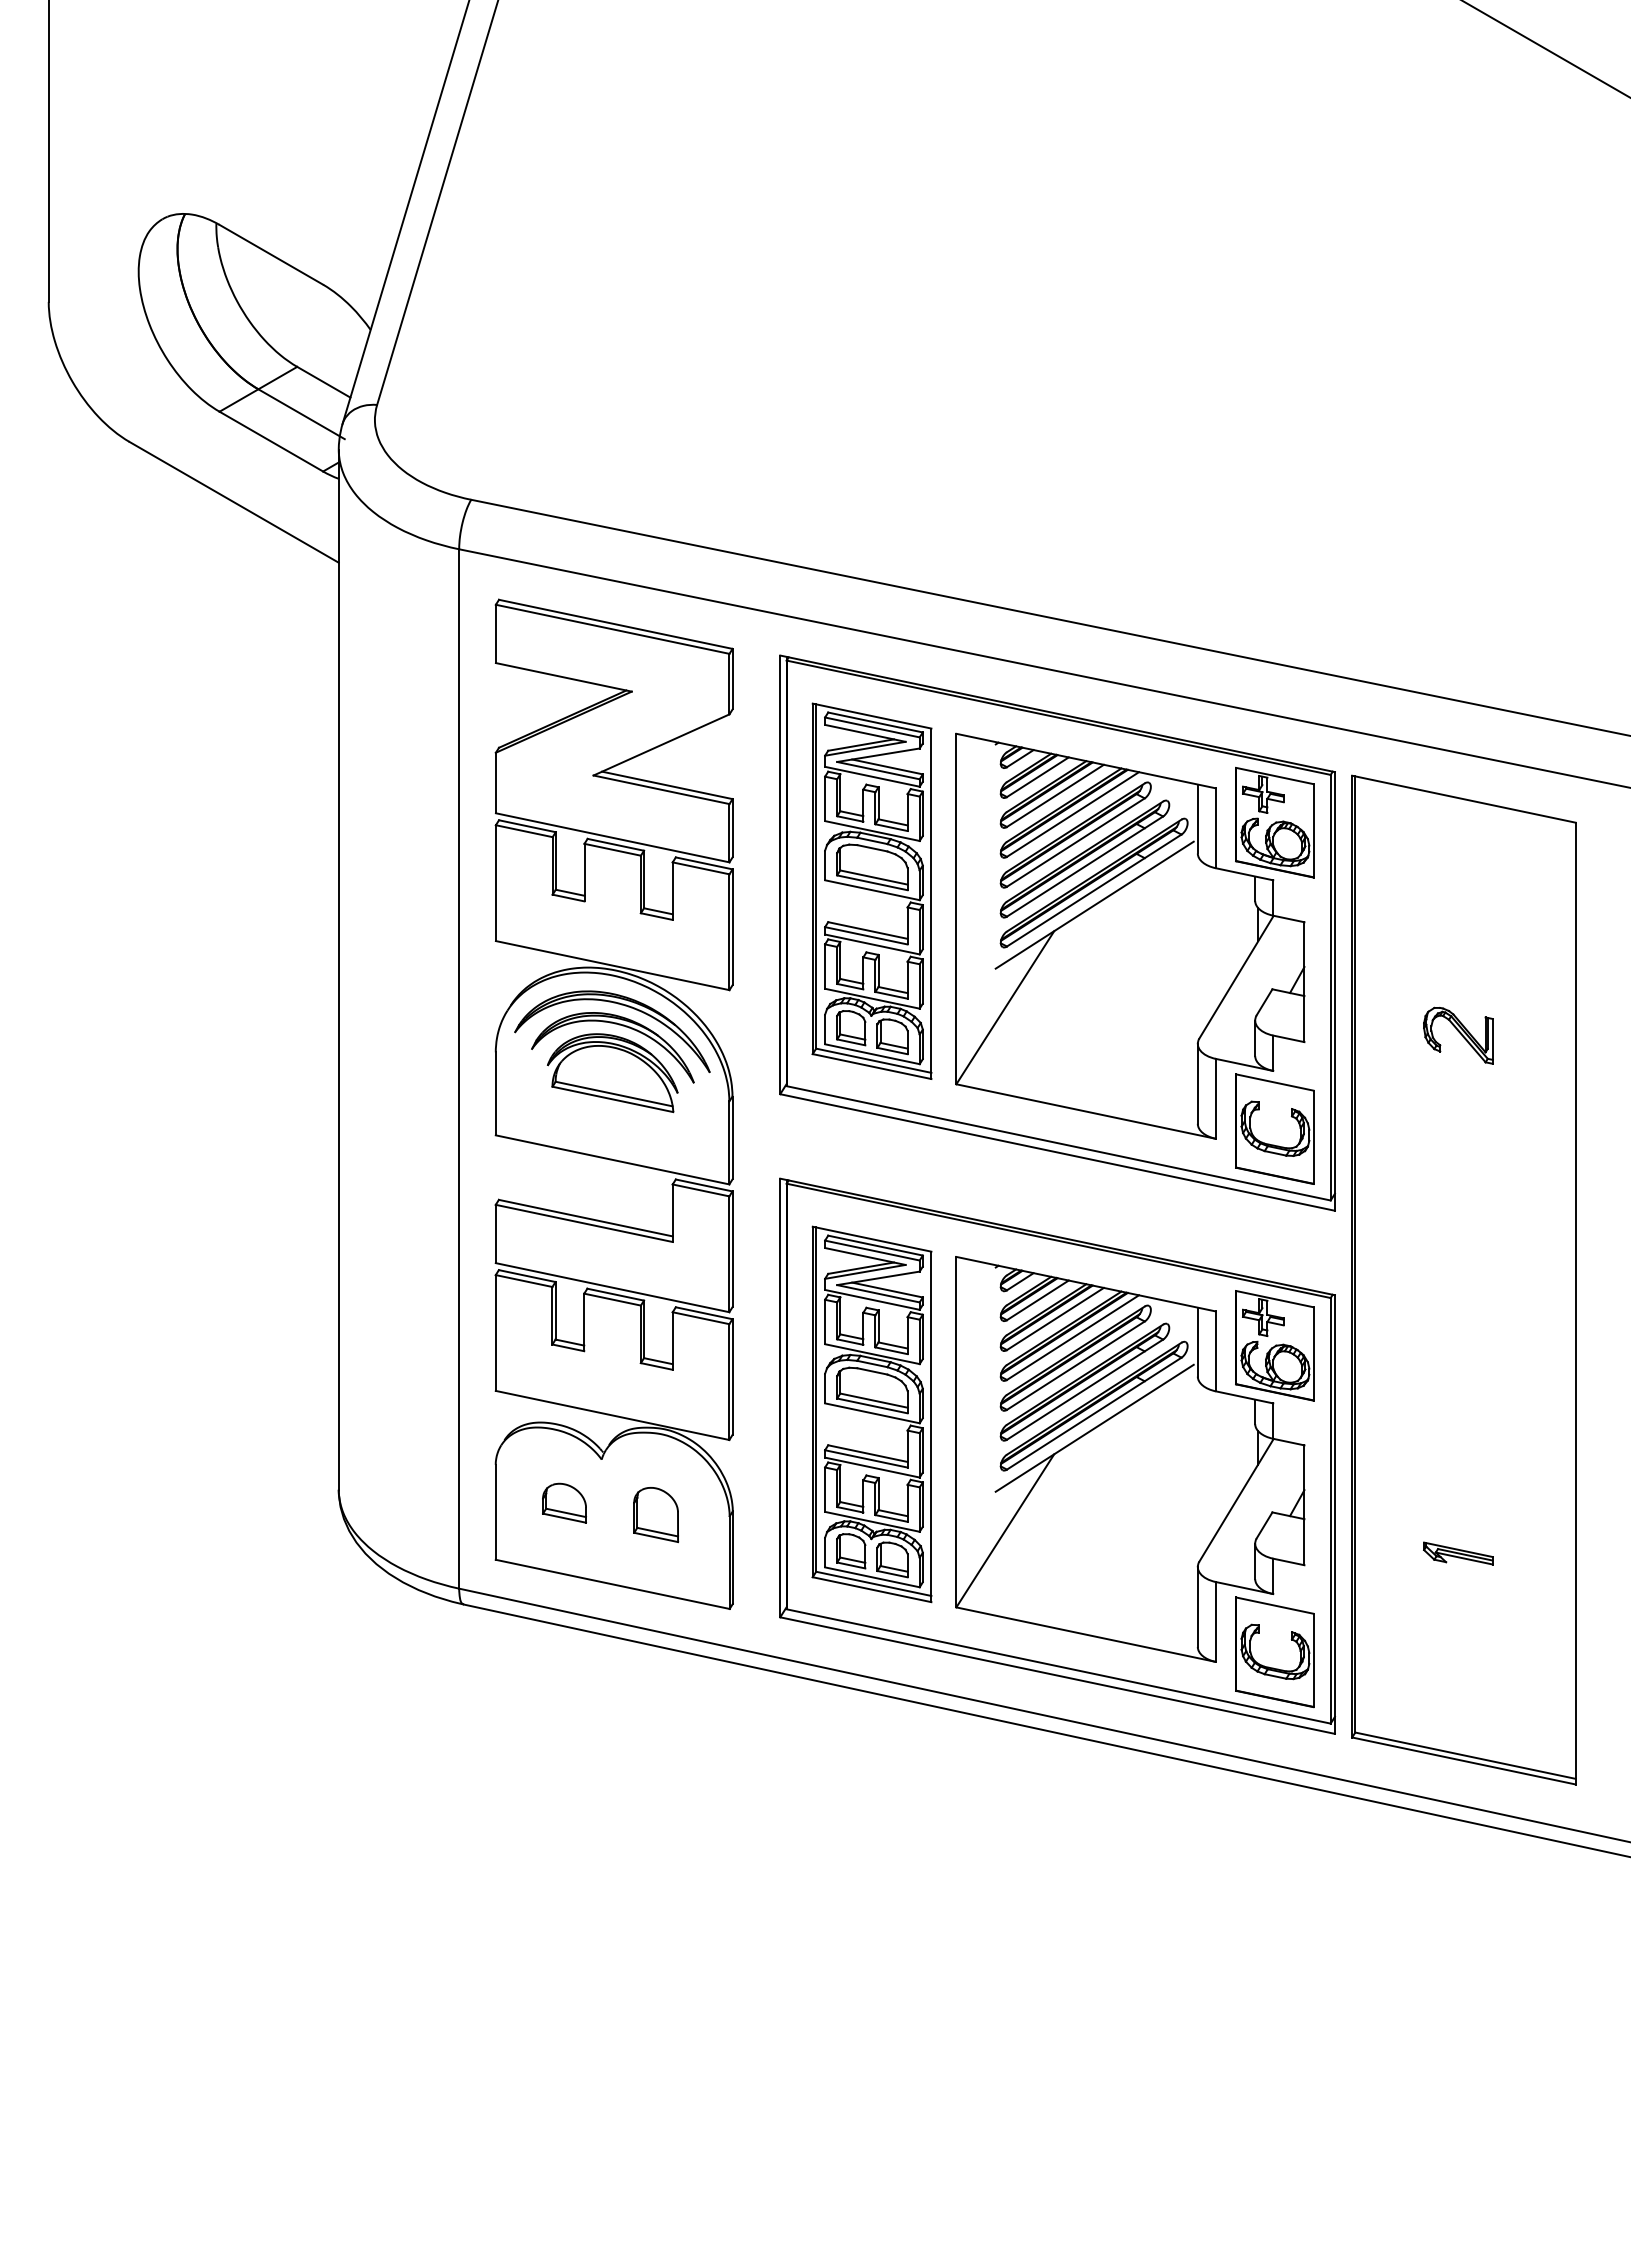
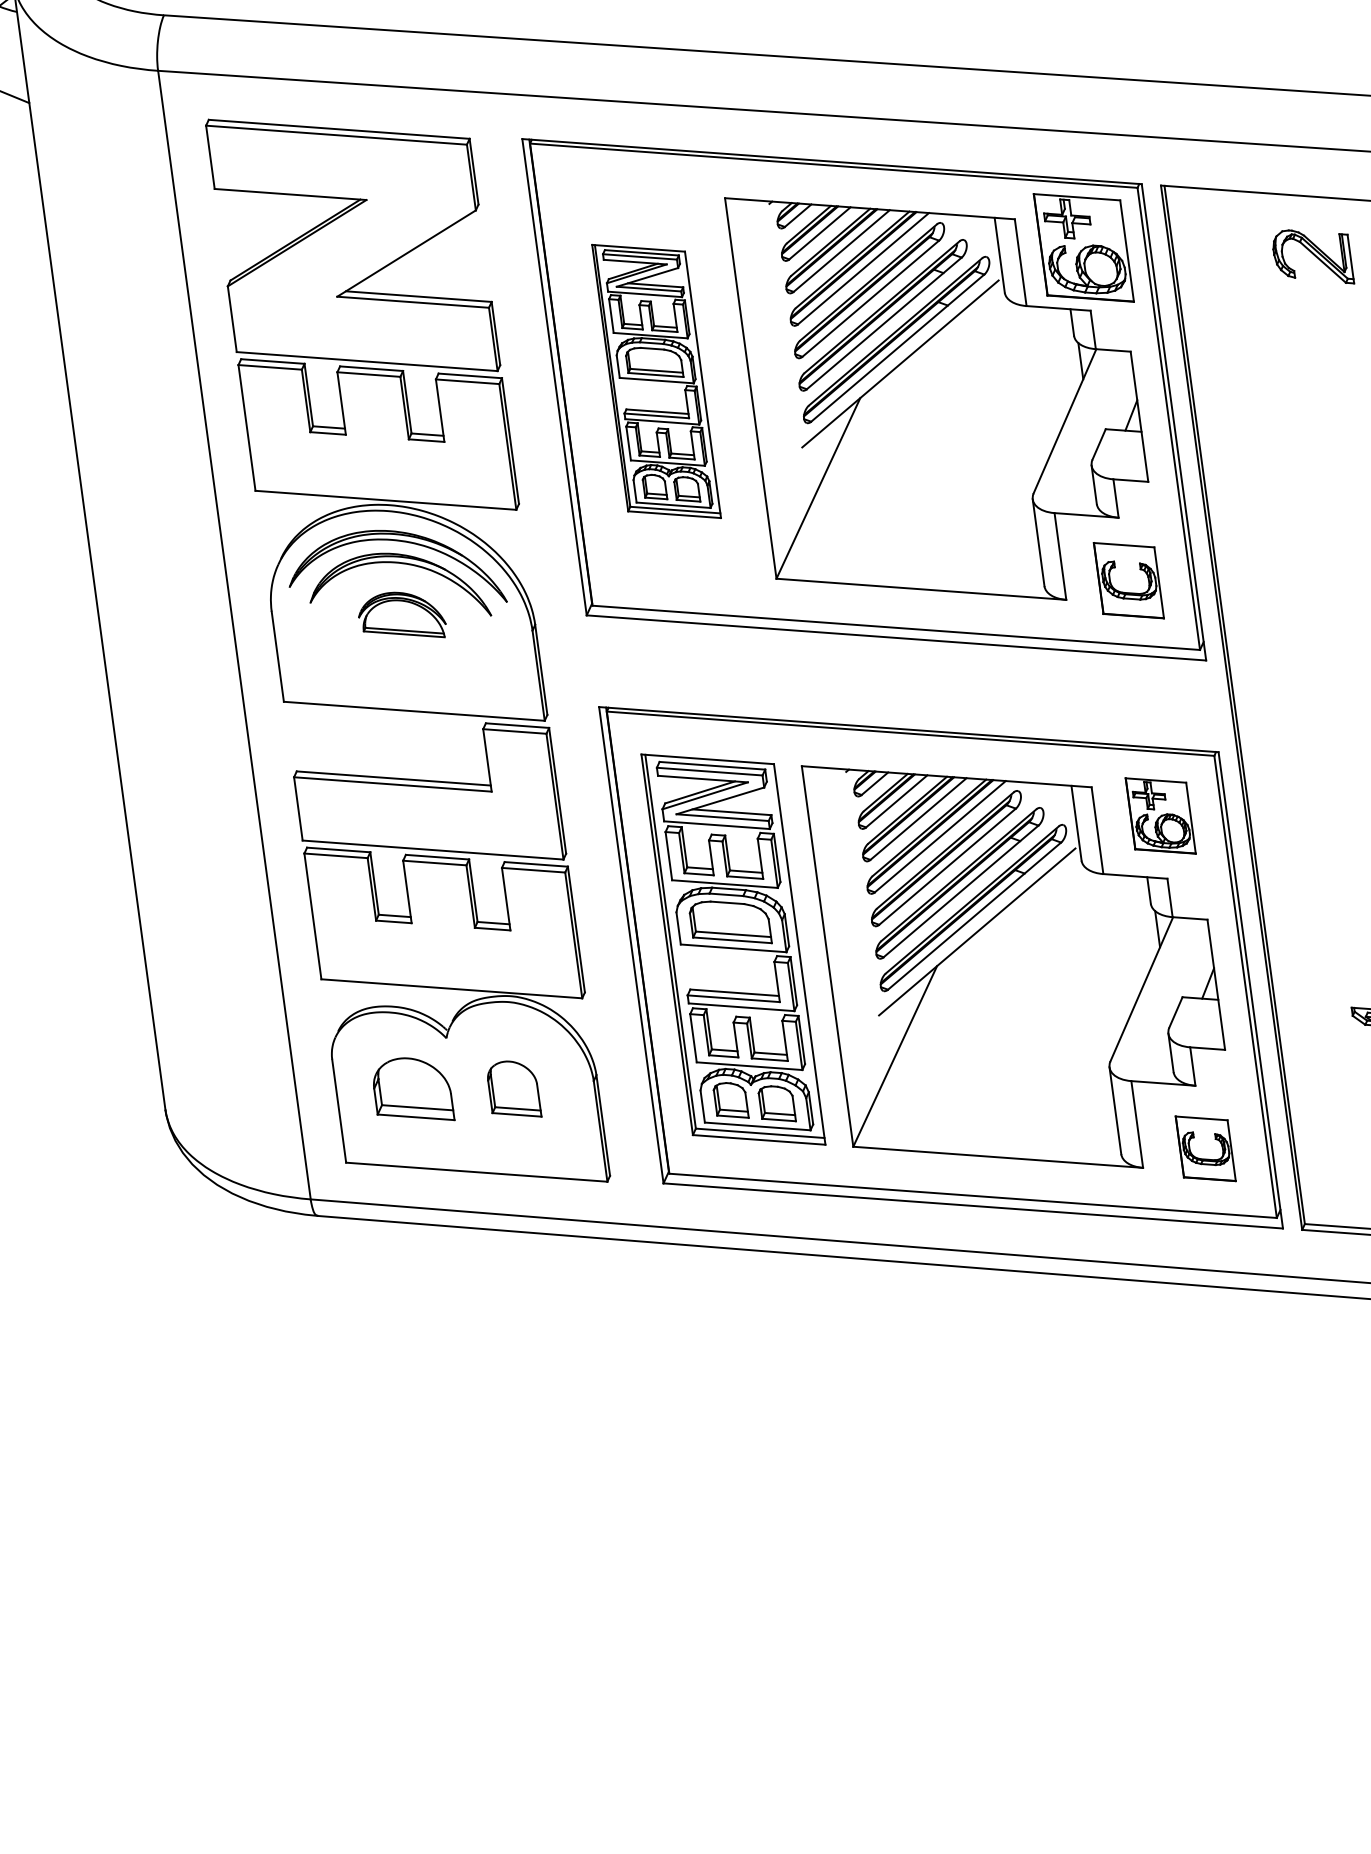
part: (871, 890) -> (655, 380), size x0.7
part: (1458, 1035) -> (1312, 257), moved
part: (612, 1073) -> (401, 617), size x0.6
part: (1274, 1128) -> (1128, 580), size x0.7
part: (1274, 1345) -> (1160, 815), size x0.7
part: (564, 1502) -> (412, 1090), size x1.6
part: (1274, 1652) -> (1205, 1149), size x0.6

